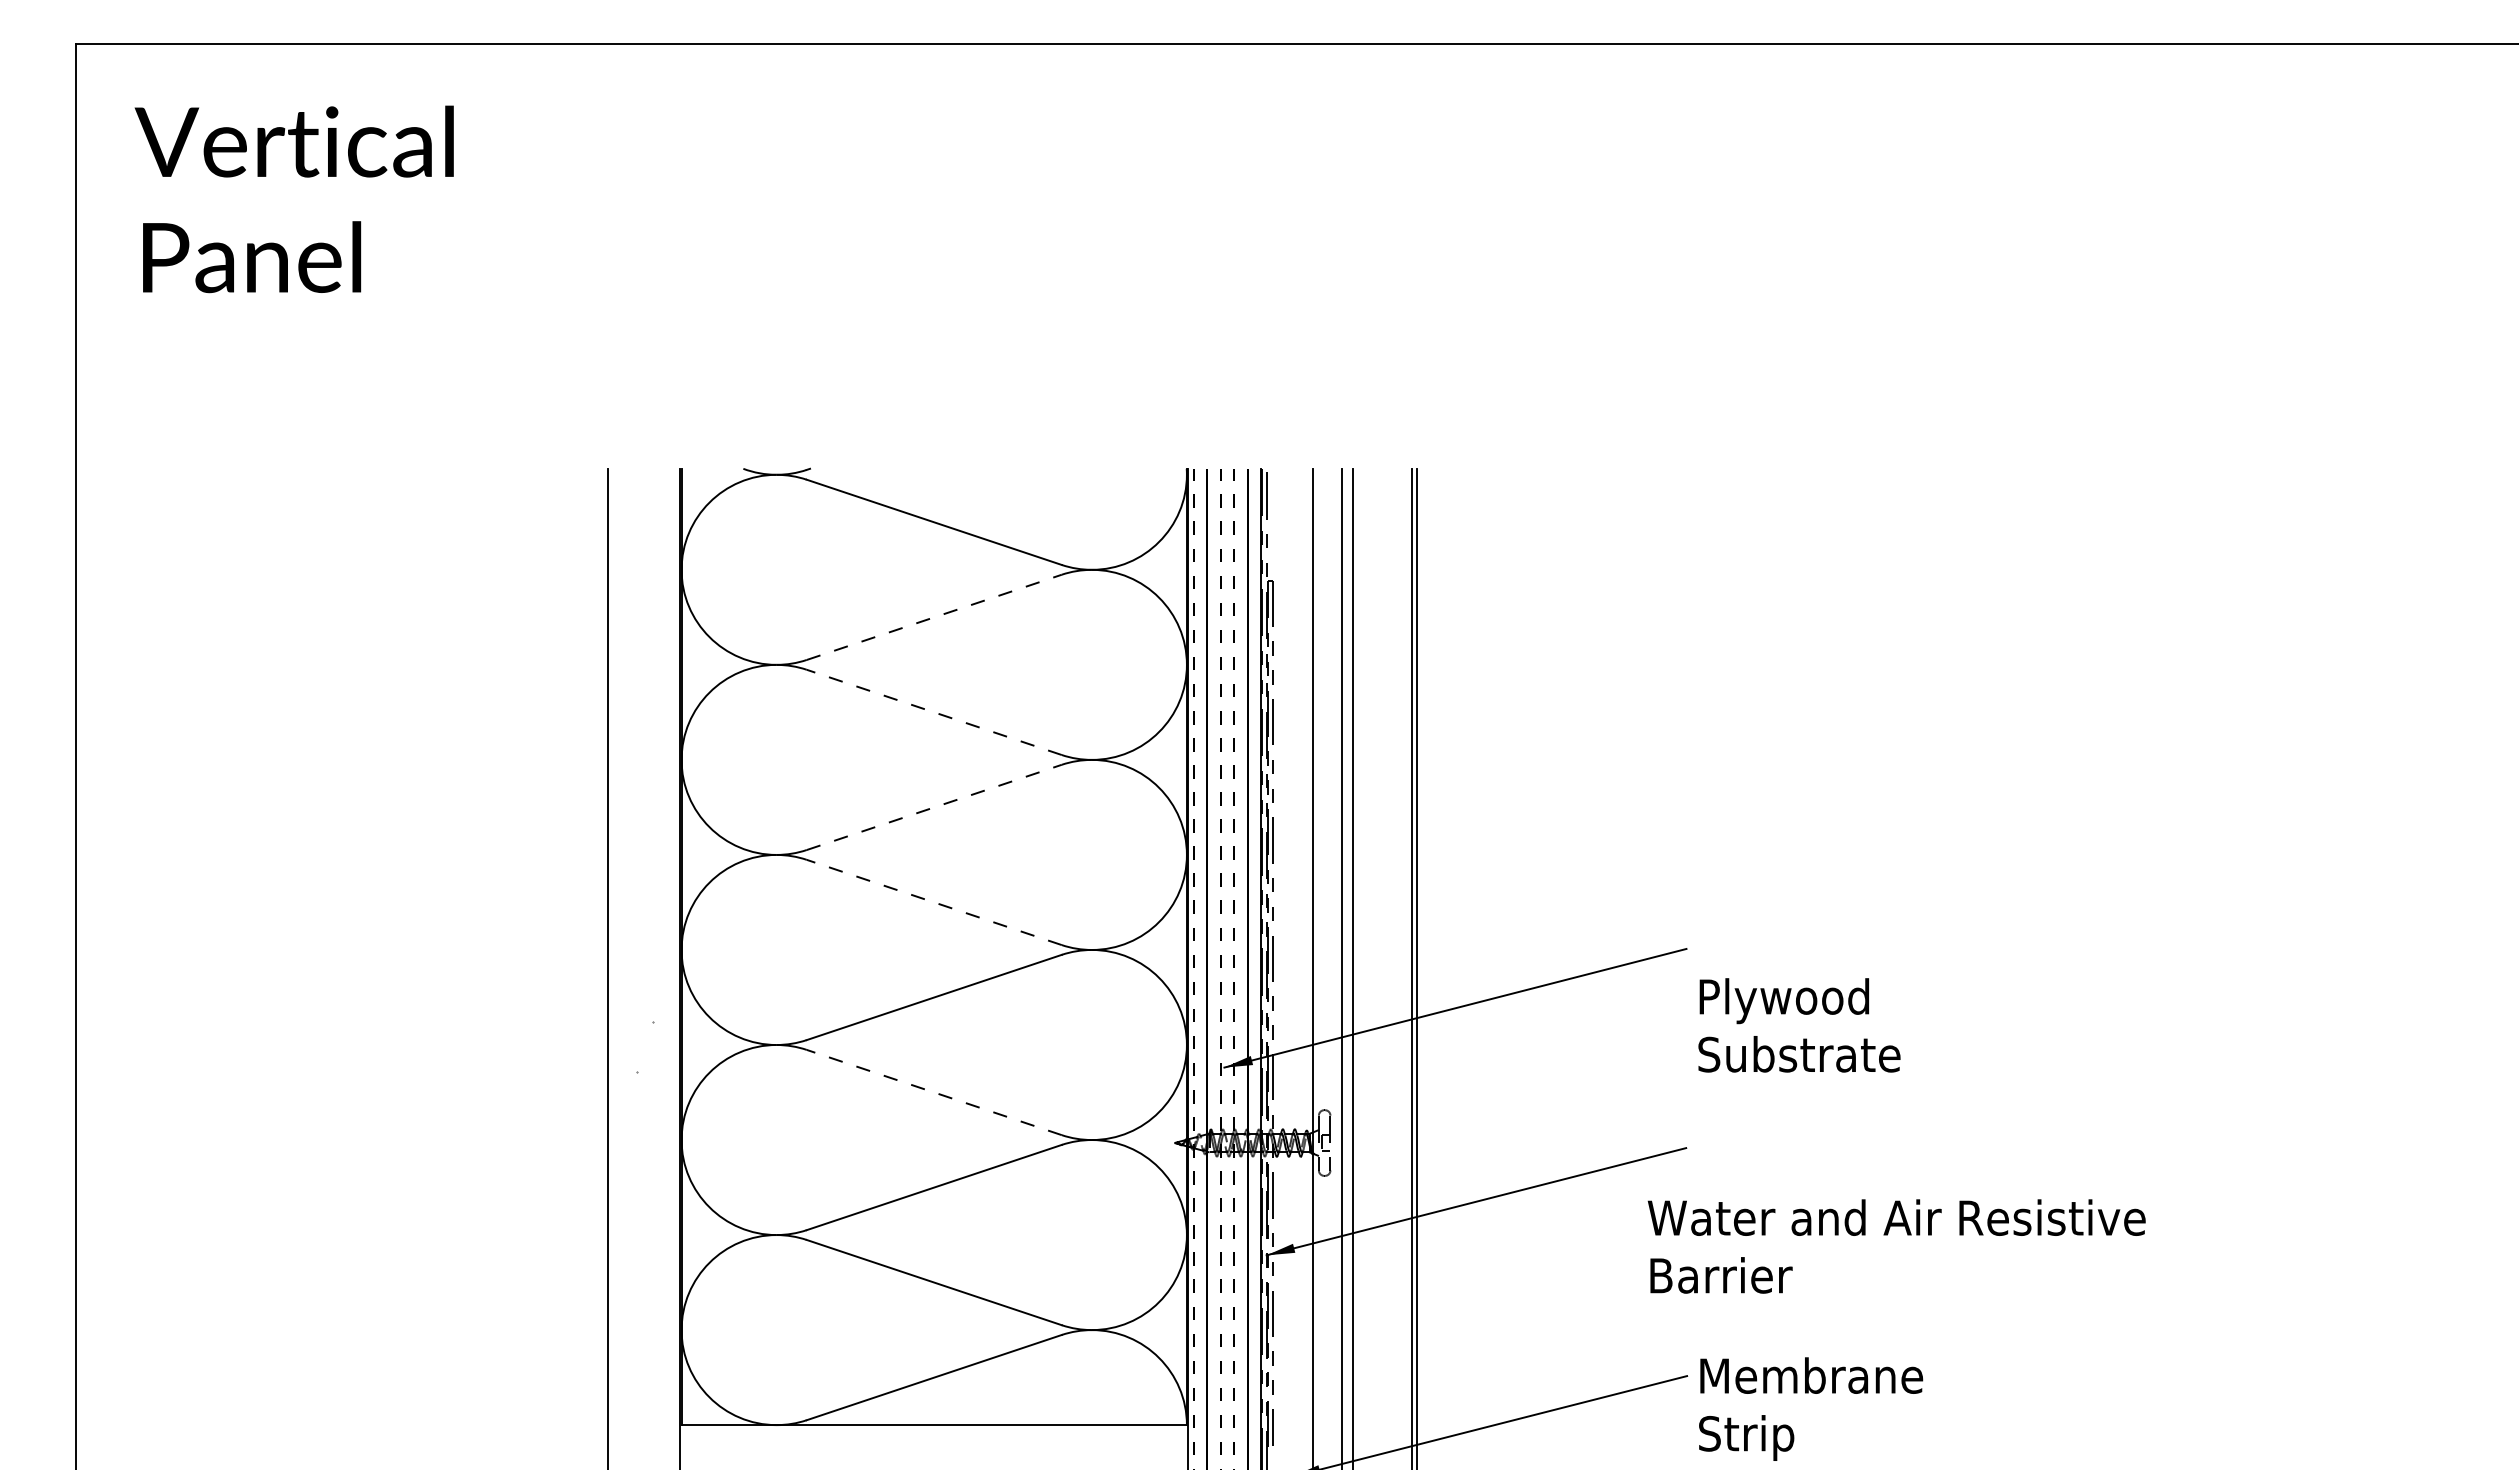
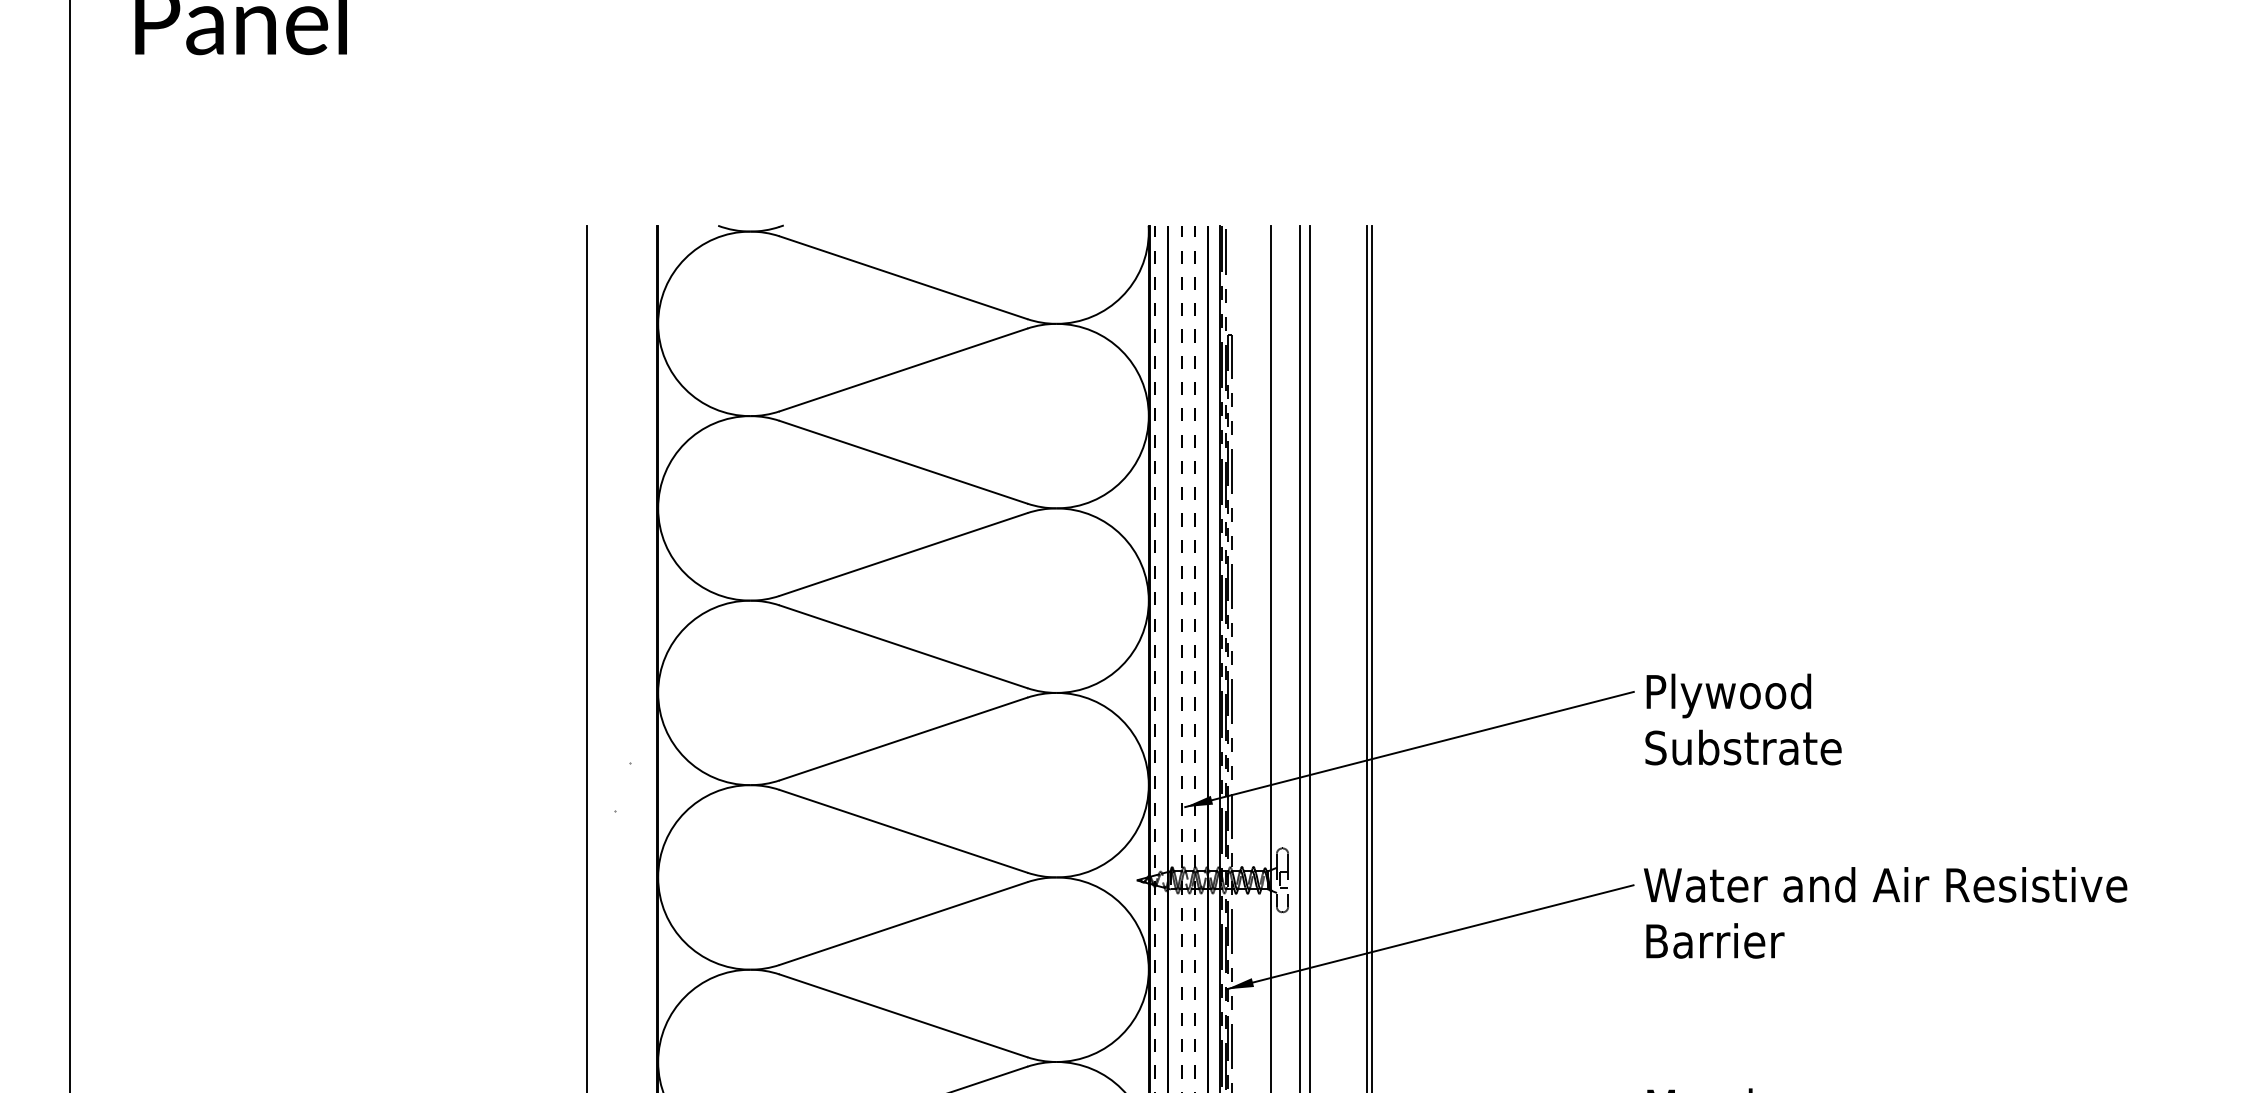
line: (934, 617) -> (903, 370), dashed -> solid
line: (933, 712) -> (902, 462), dashed -> solid
line: (934, 807) -> (903, 554), dashed -> solid
line: (933, 902) -> (902, 646), dashed -> solid
text: (1799, 1025) -> (1743, 719), moved
line: (933, 1092) -> (902, 831), dashed -> solid
text: (1896, 1246) -> (1885, 912), moved

